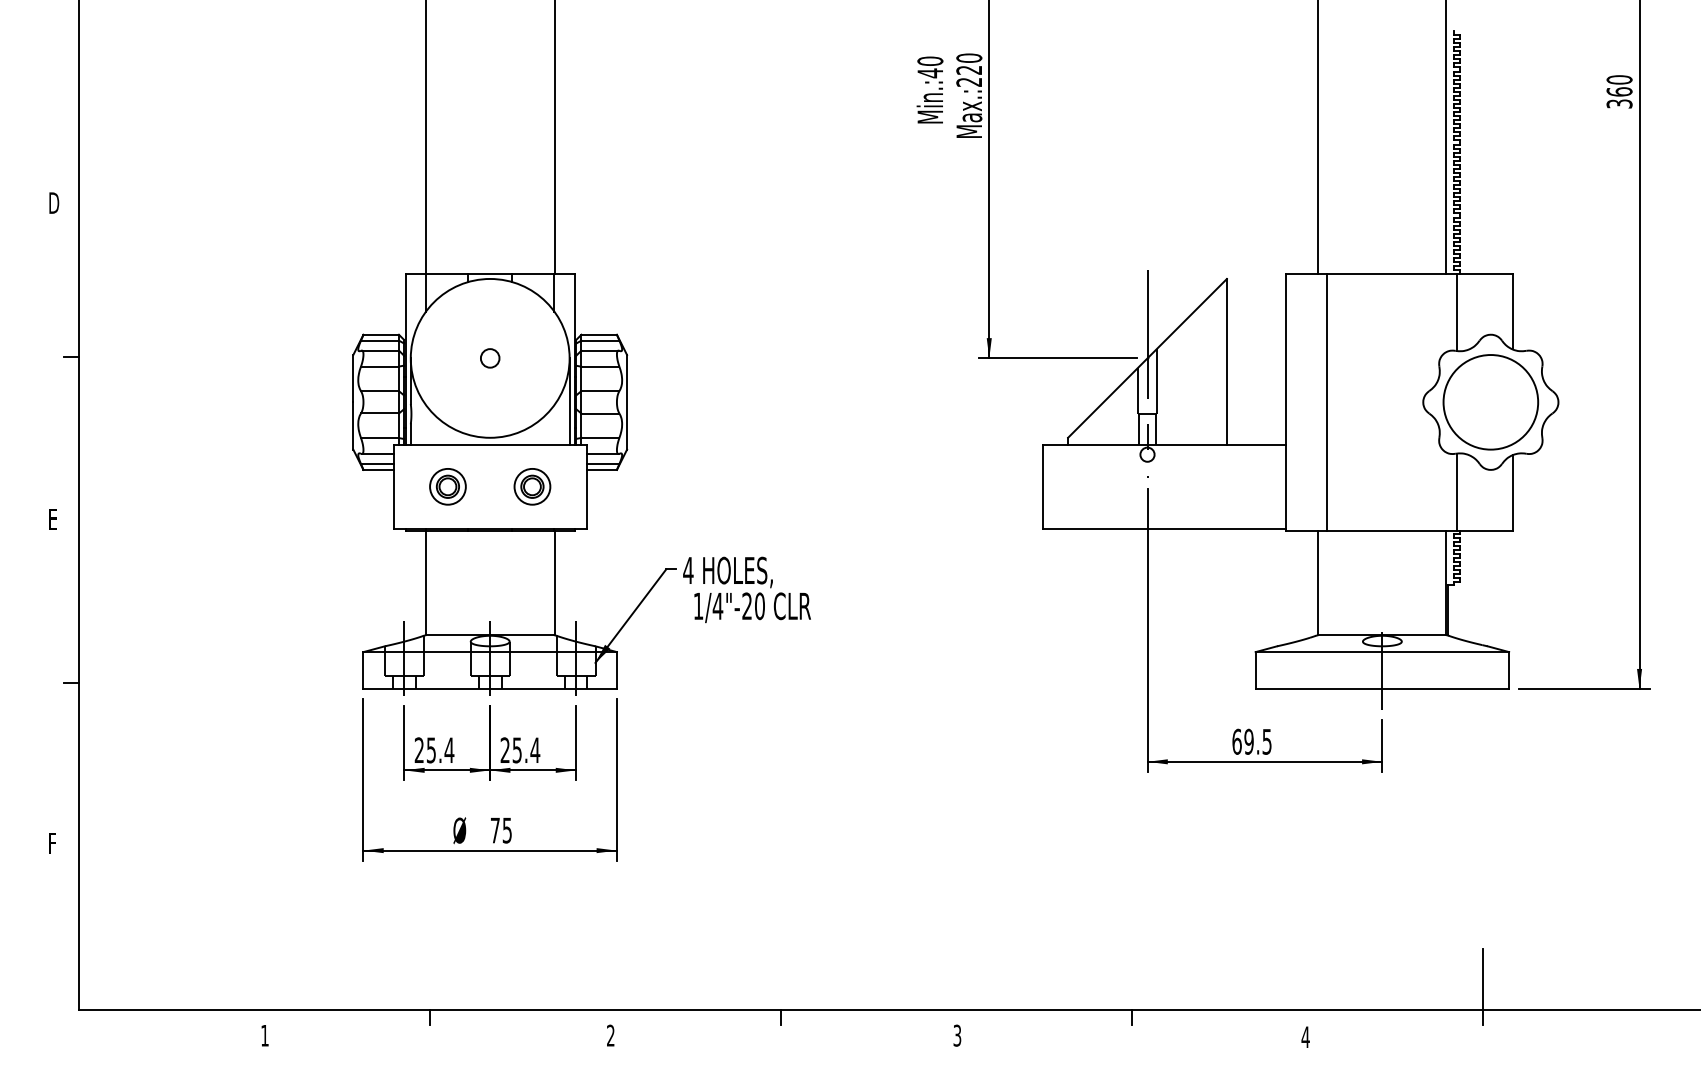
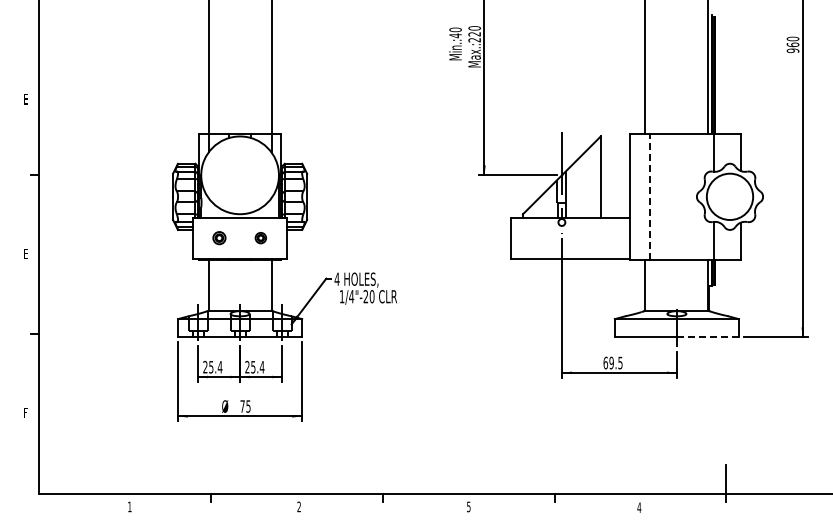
text: (1618, 103) -> (792, 50), 360 -> 960
text: (53, 203) -> (26, 99), D -> E
circle: (488, 356) -> (239, 174), removed
line: (1328, 401) -> (650, 196), solid -> dashed
part: (448, 485) -> (219, 237), size x0.7
part: (531, 485) -> (260, 237), size x0.6
line: (1444, 689) -> (707, 337), solid -> dashed
text: (956, 1032) -> (468, 505), 3 -> 5

